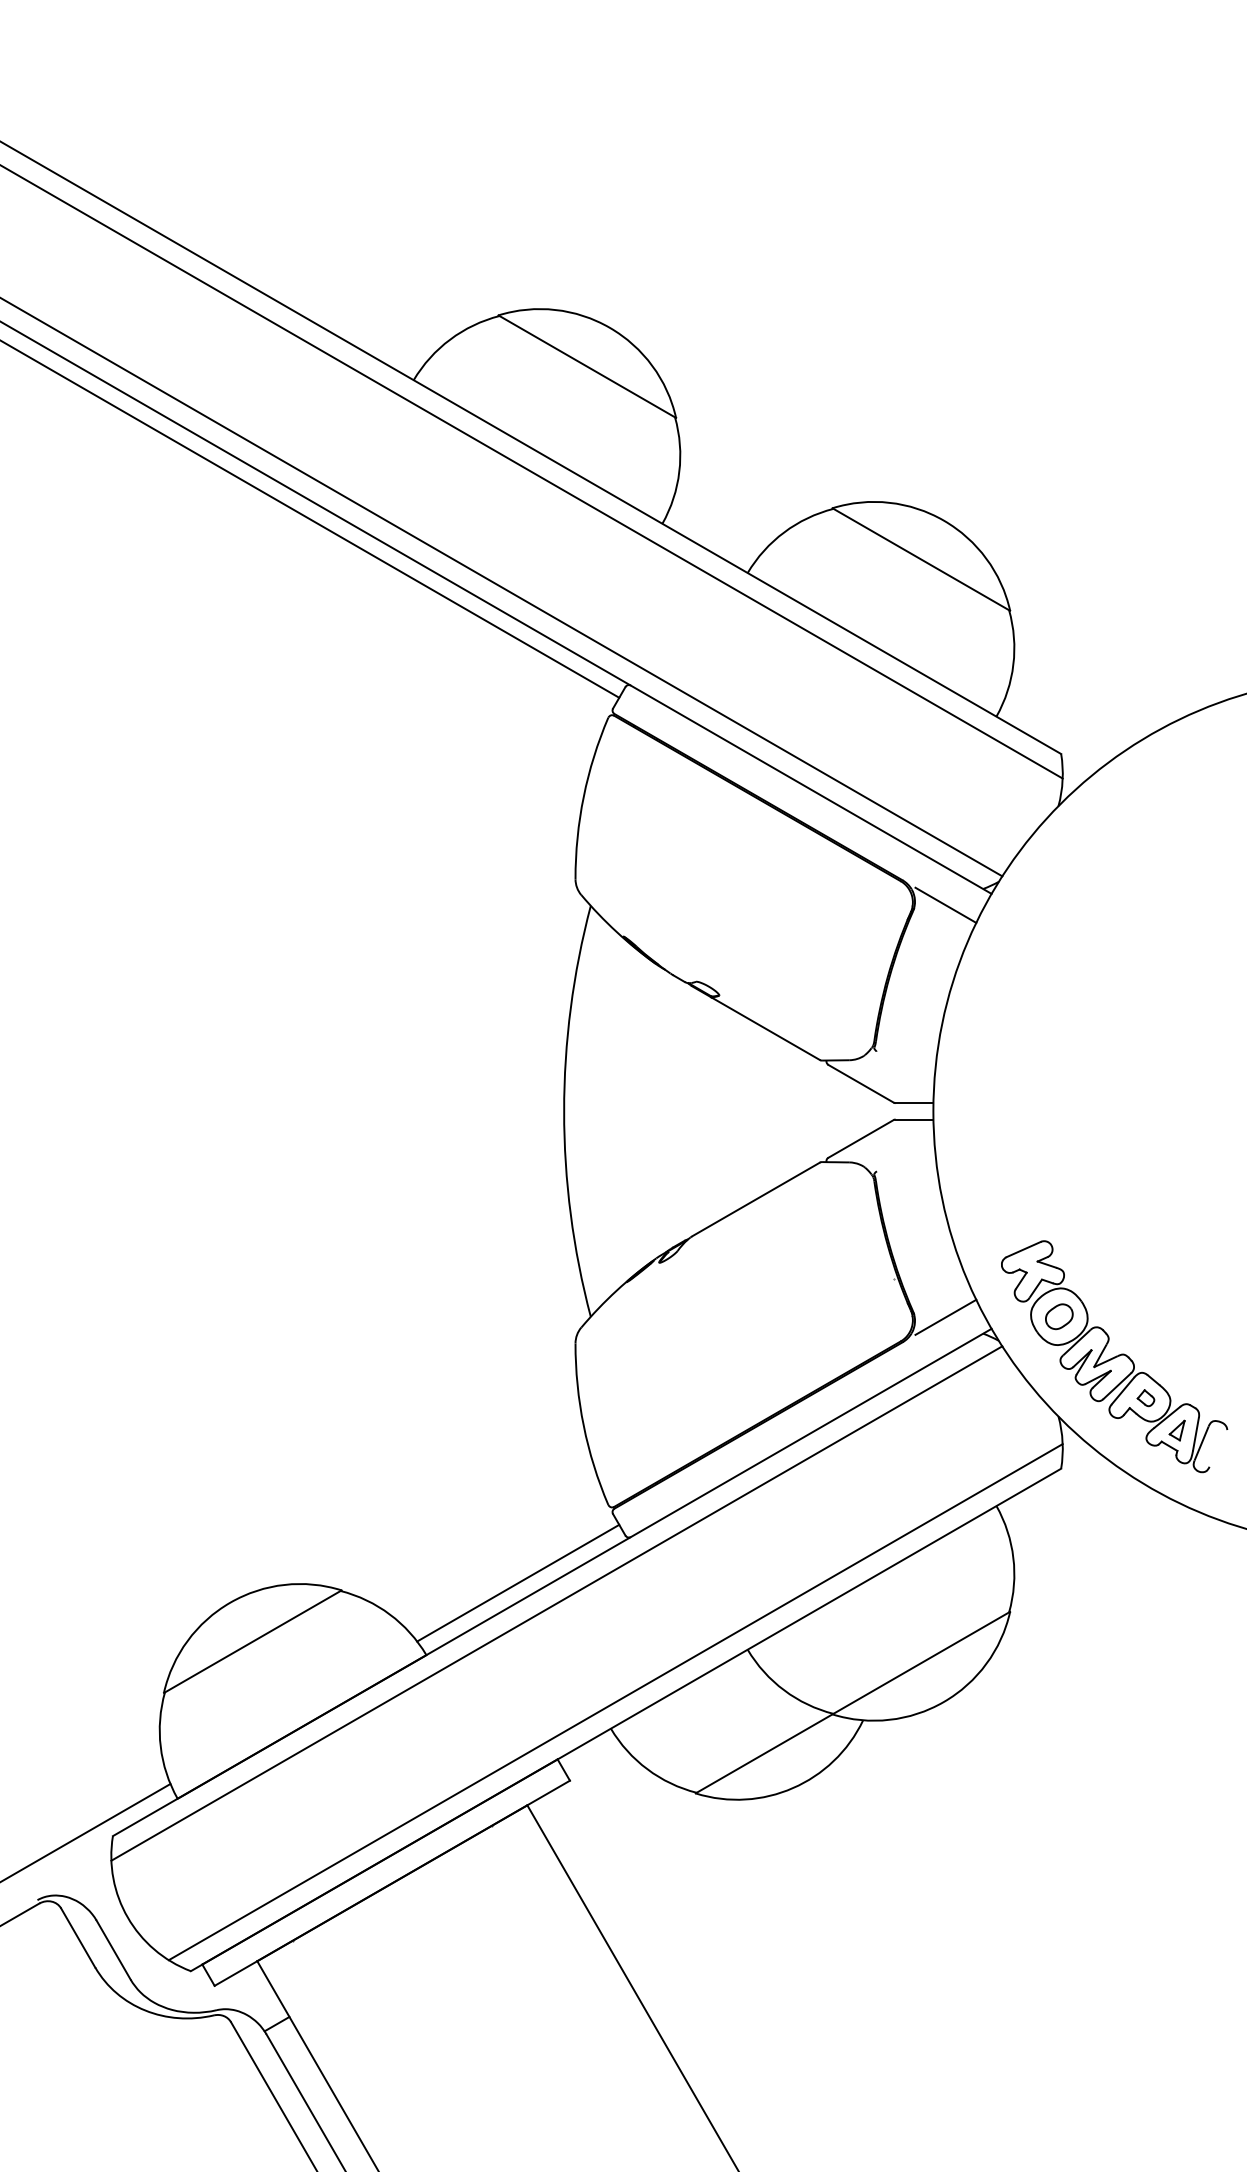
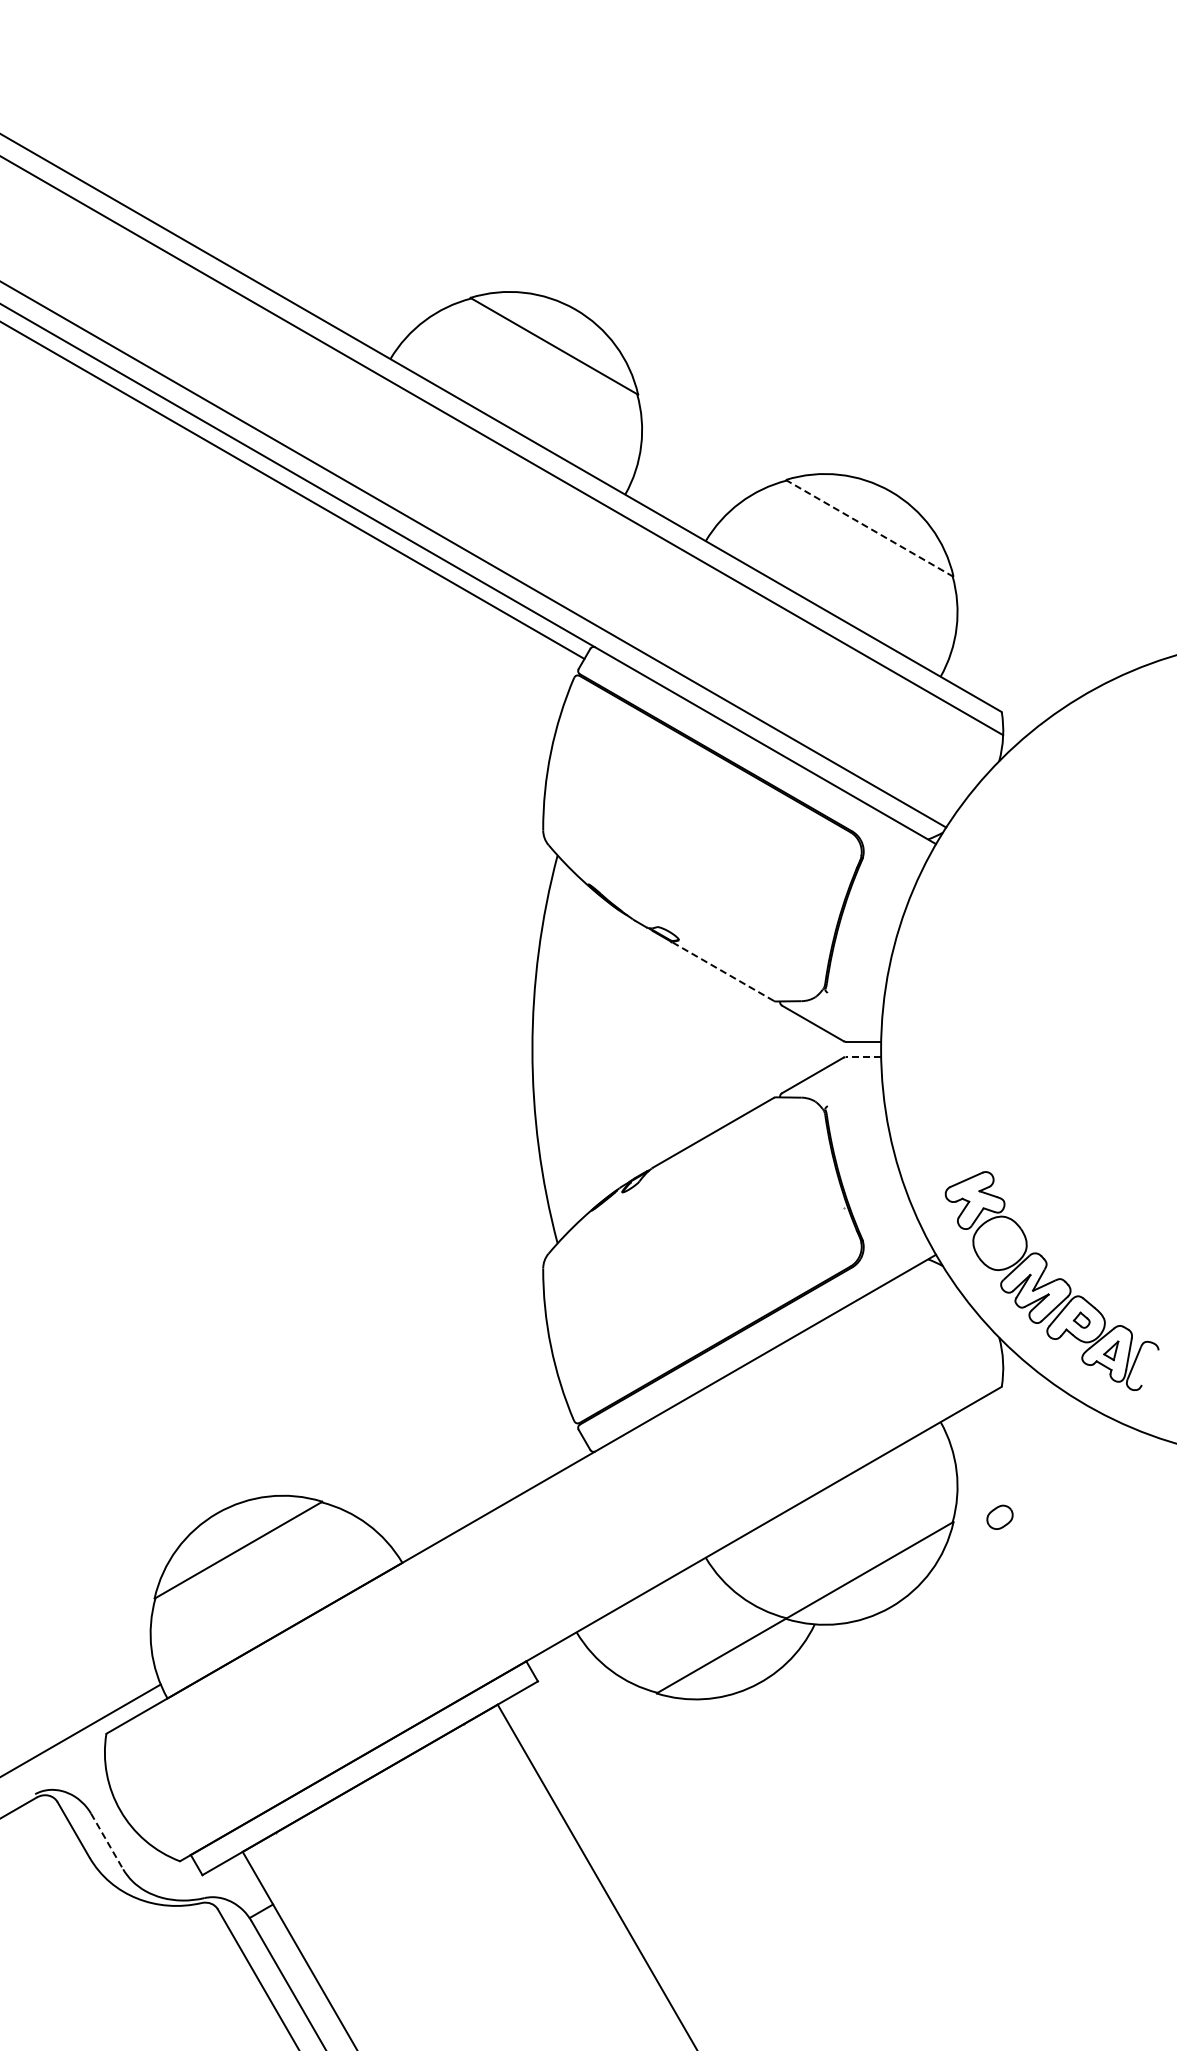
line: (921, 559) -> (869, 528), solid -> dashed
line: (945, 904) -> (892, 854), removed
line: (765, 1028) -> (722, 971), solid -> dashed
line: (914, 1119) -> (863, 1057), solid -> dashed
part: (1058, 1315) -> (999, 1516), moved
line: (945, 1316) -> (892, 1243), removed
line: (517, 1582) -> (488, 1494), removed
line: (556, 1602) -> (525, 1513), removed
line: (616, 1701) -> (581, 1606), removed
line: (114, 1950) -> (107, 1841), solid -> dashed

